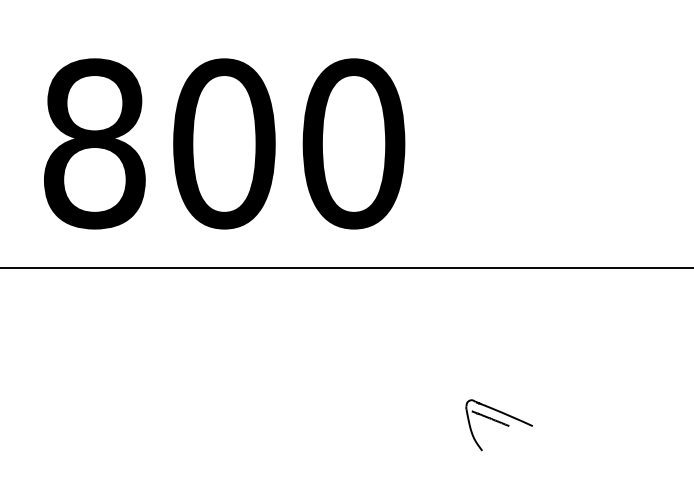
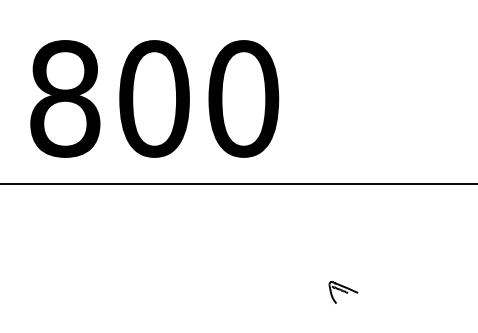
part: (498, 424) -> (343, 292), size x0.62

